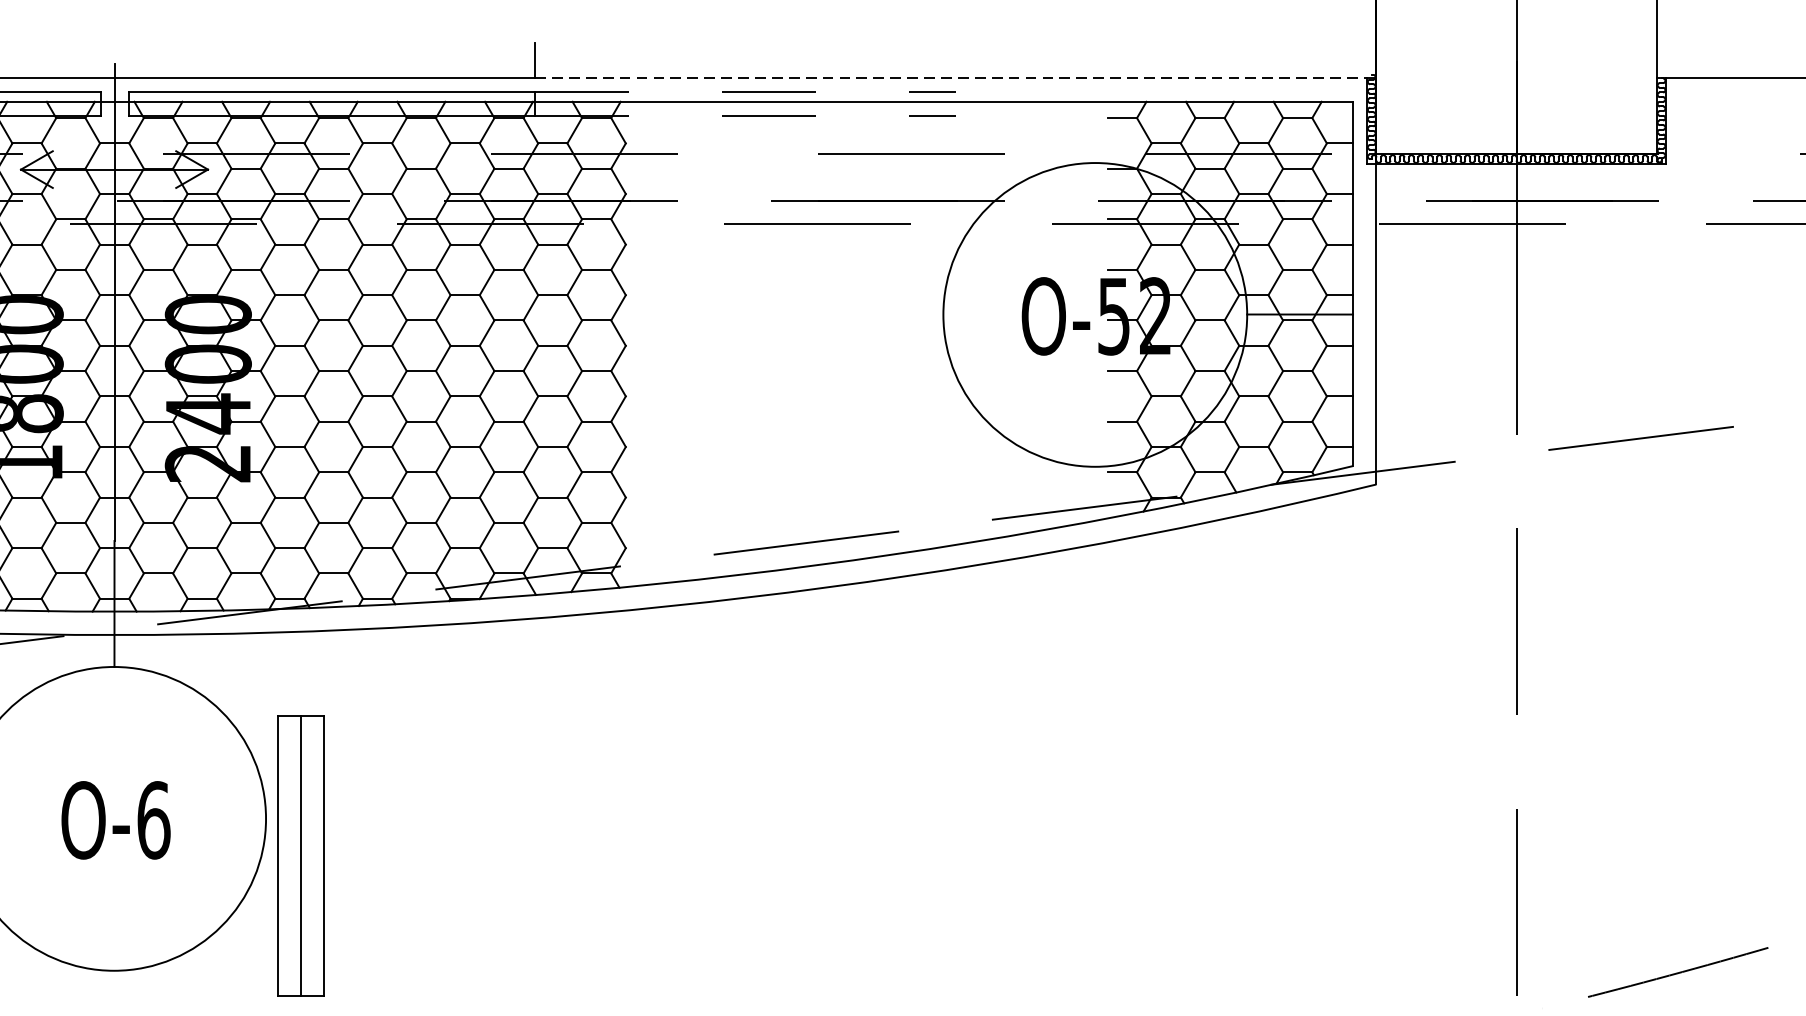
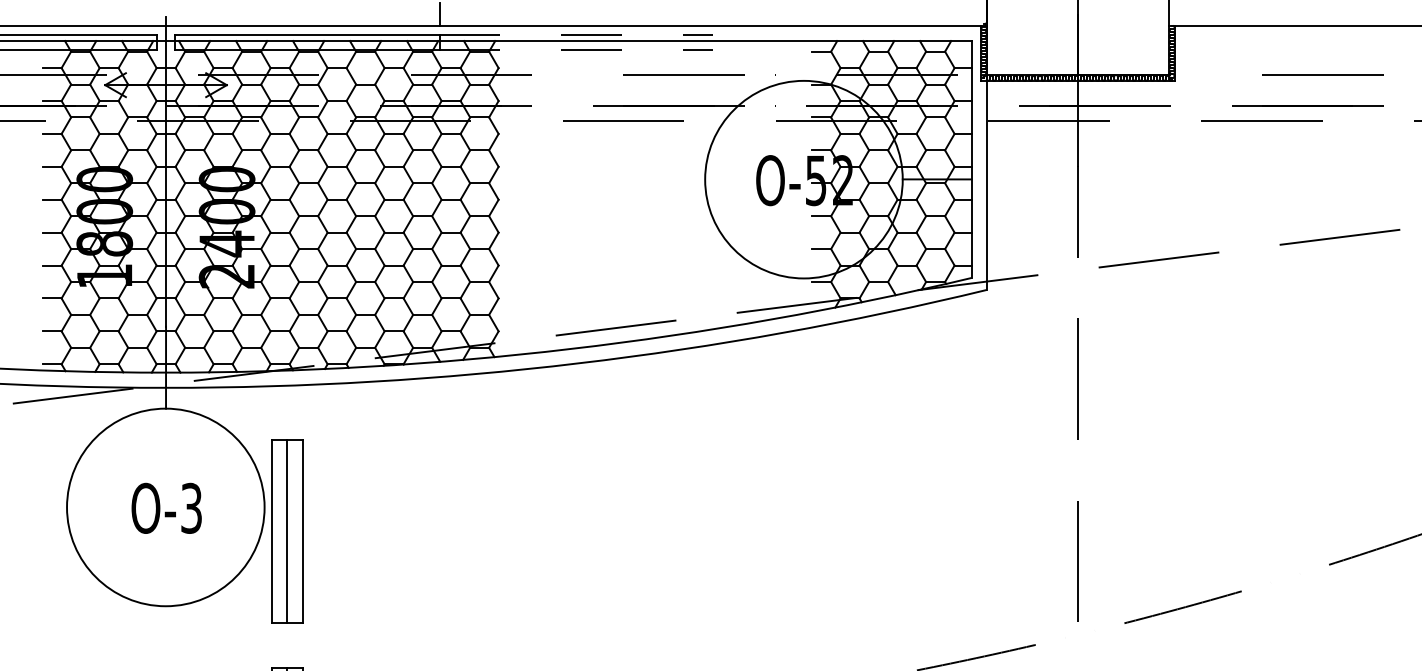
line: (956, 77) -> (713, 25), dashed -> solid
text: (153, 818) -> (191, 507), O-6 -> O-3

